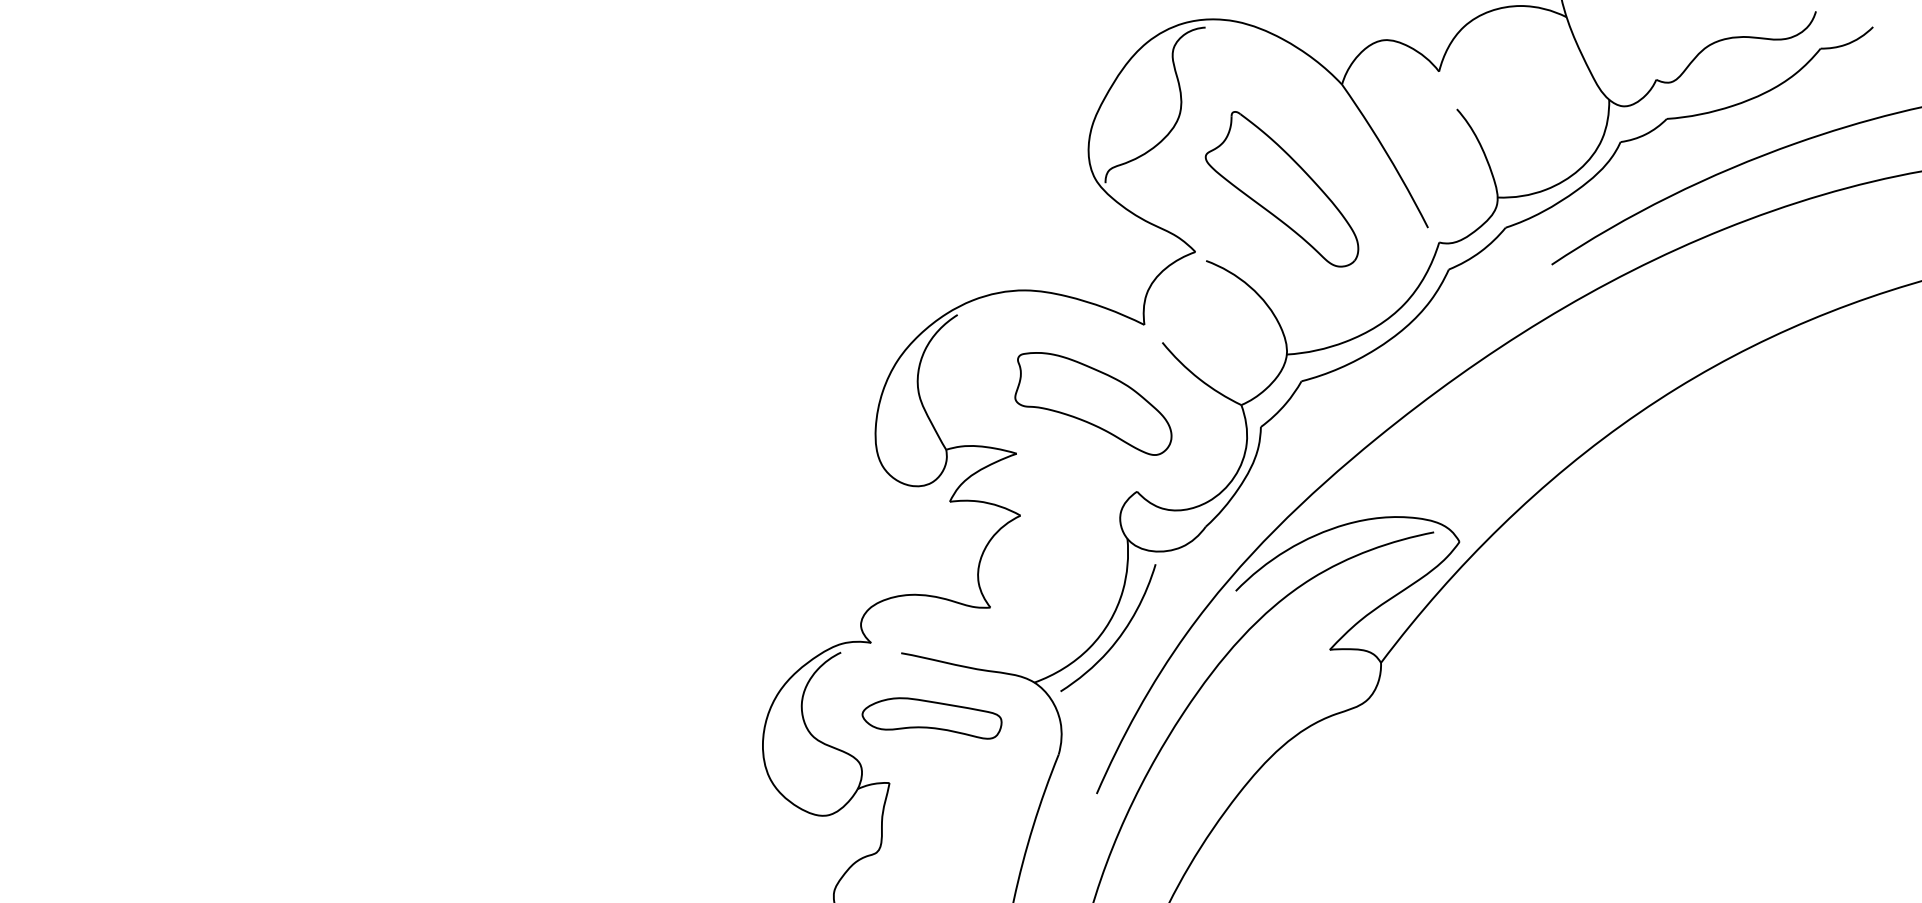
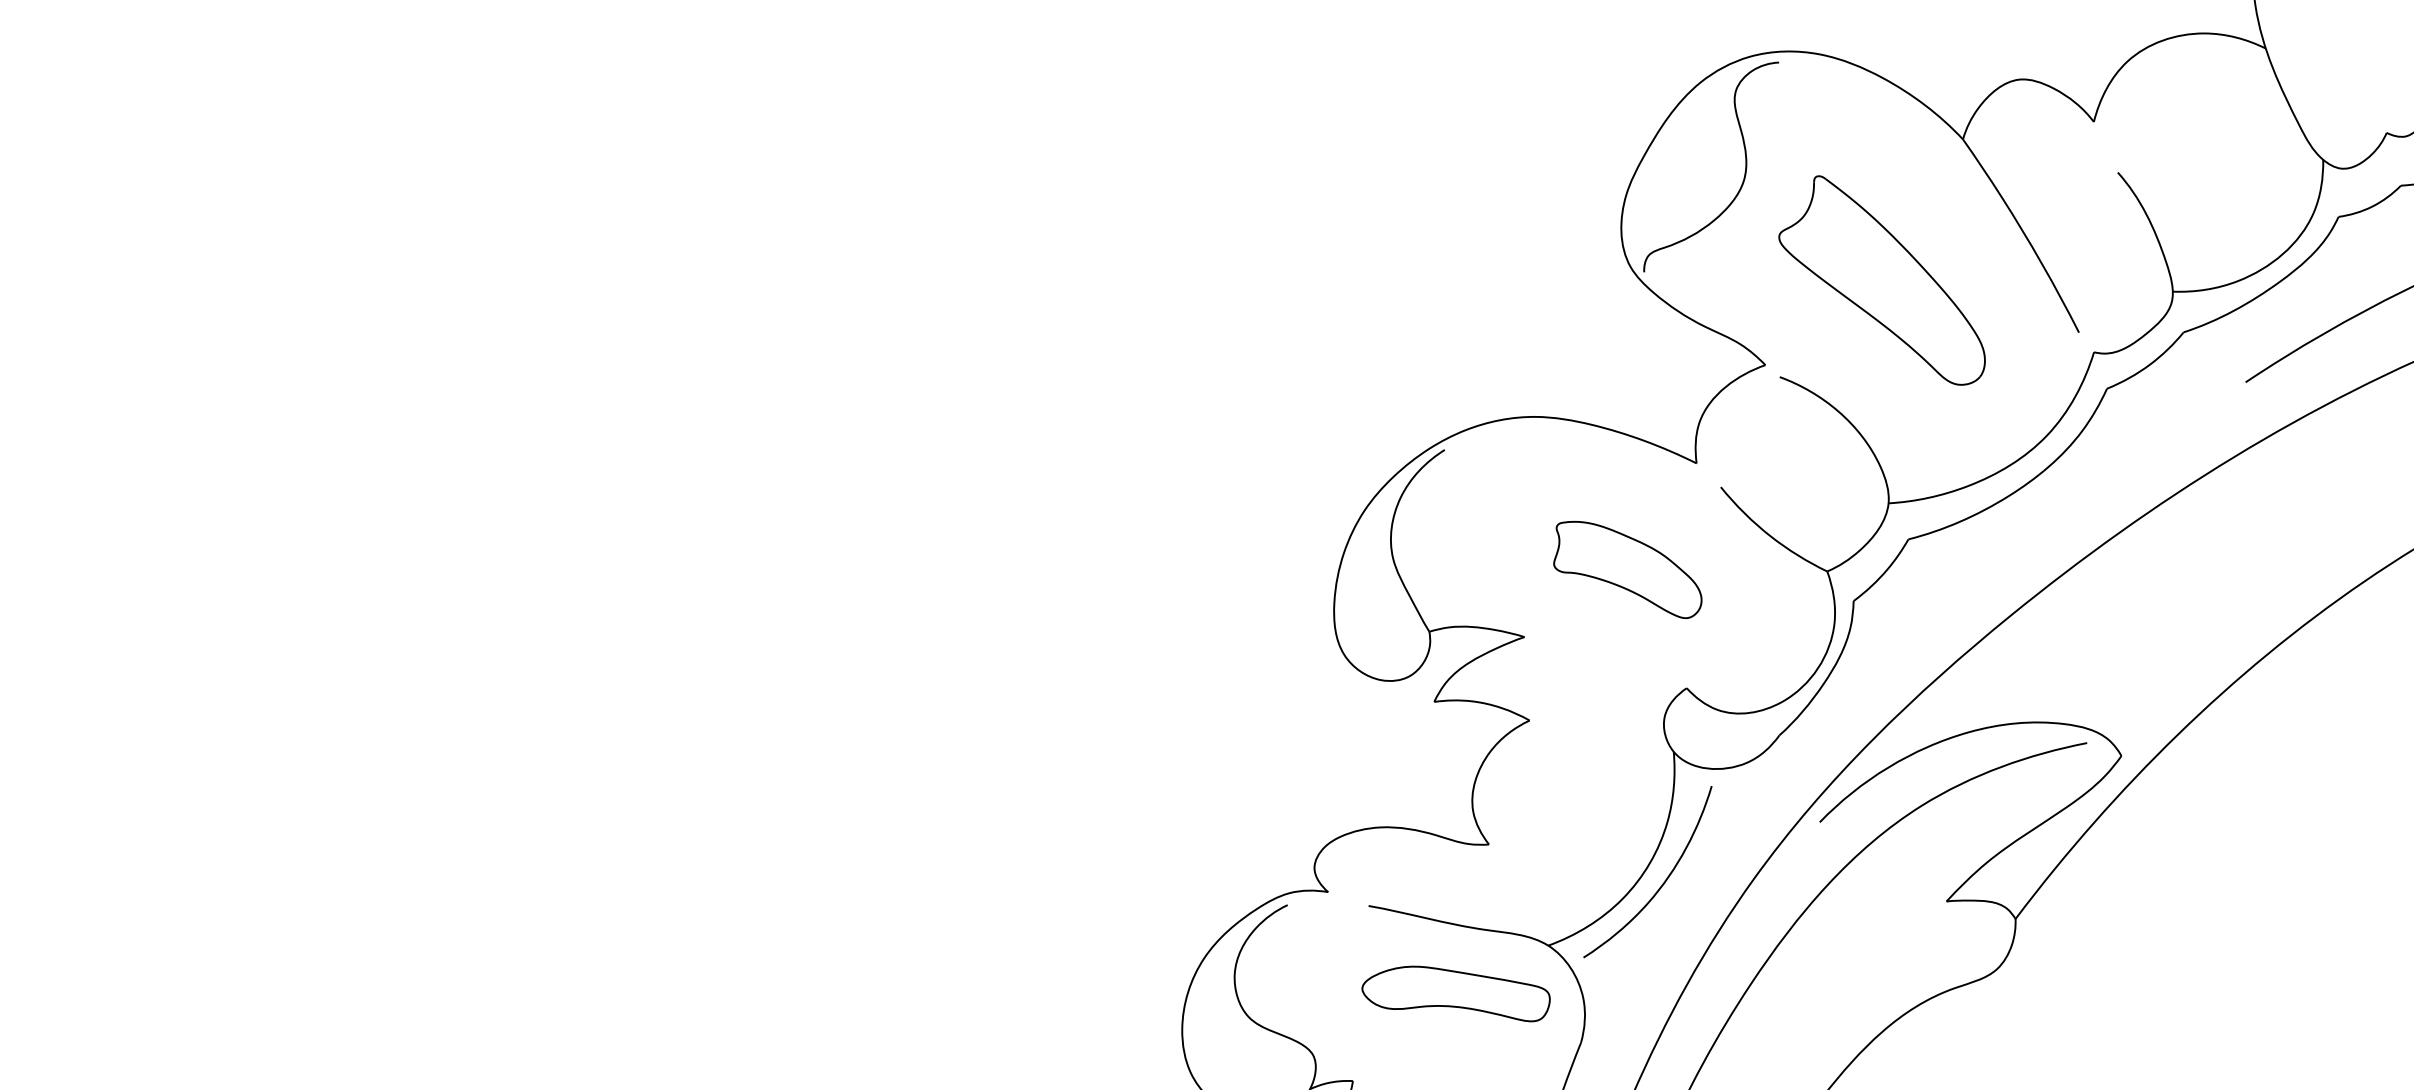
part: (1093, 403) -> (1627, 569), size x0.7
part: (931, 718) -> (1455, 994), moved

